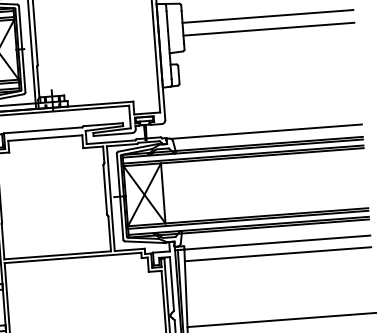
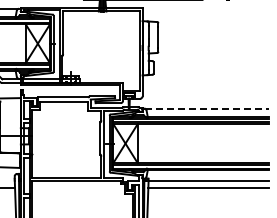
line: (267, 16) -> (213, 34), removed
line: (268, 28) -> (213, 42), removed
line: (266, 131) -> (207, 108), solid -> dashed

